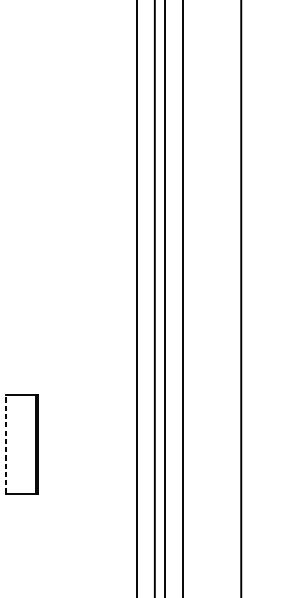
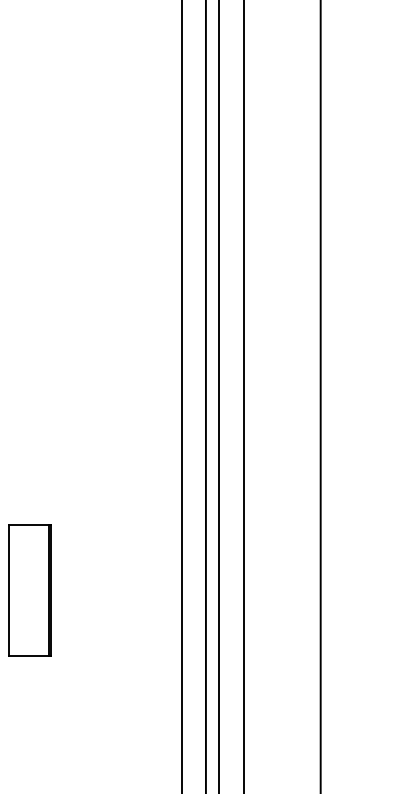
line: (6, 443) -> (8, 589), dashed -> solid

